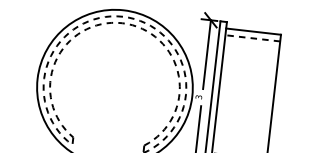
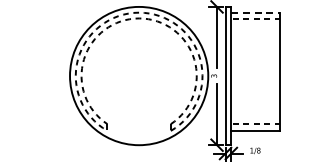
line: (254, 31) -> (256, 12), solid -> dashed

